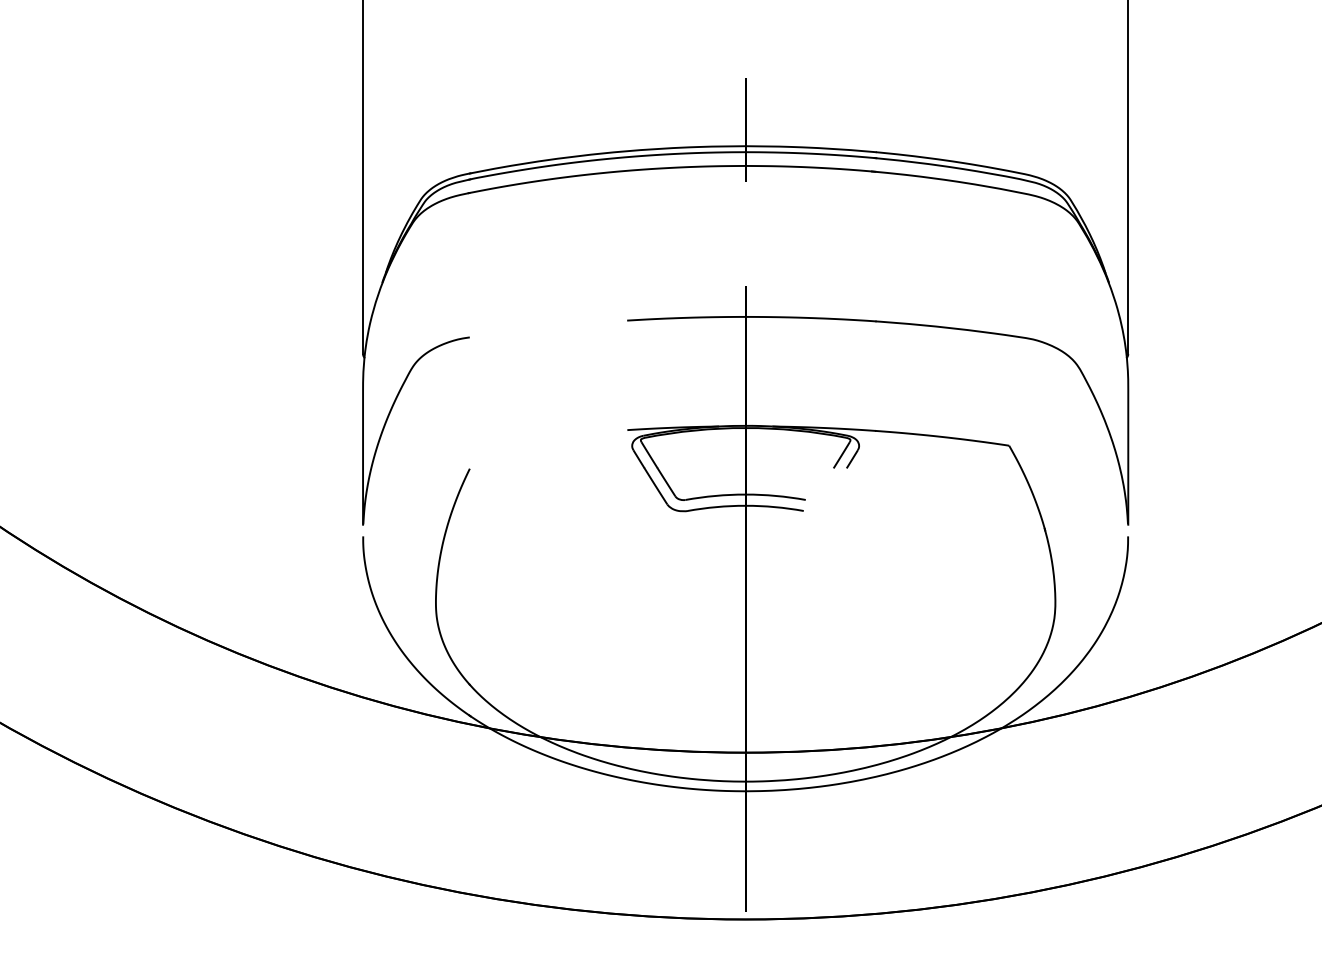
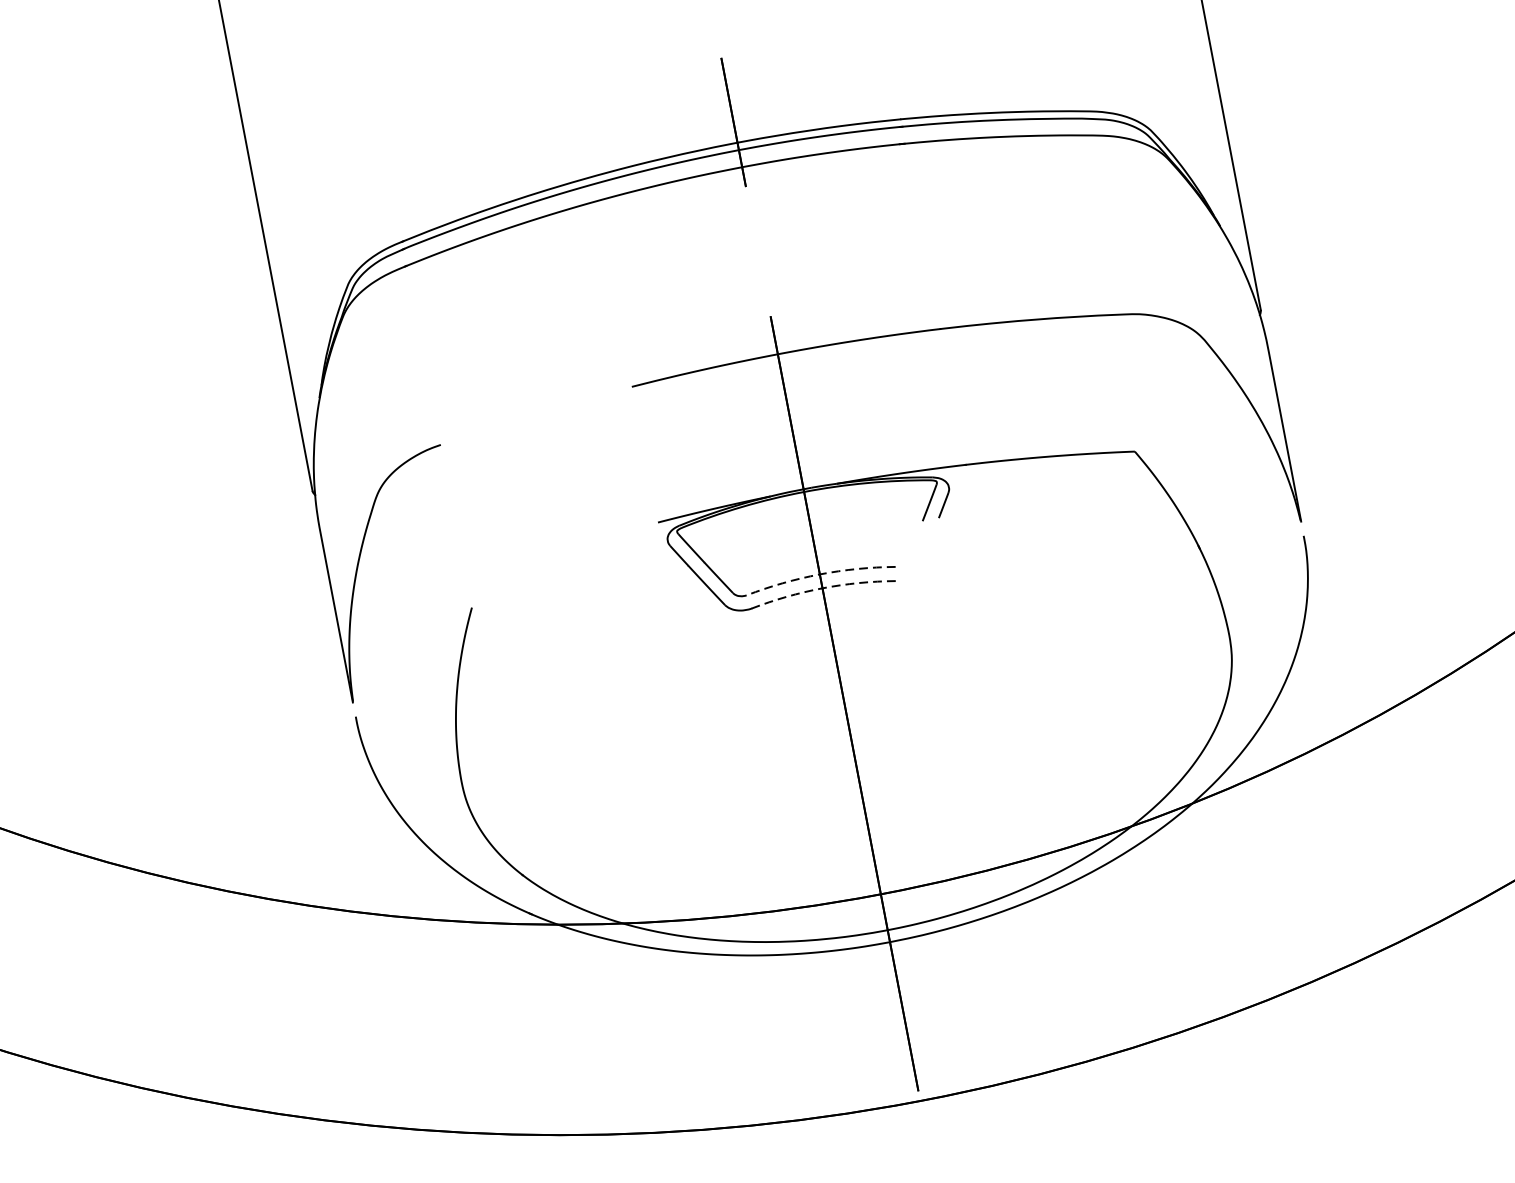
arc: (745, 494) -> (819, 574), solid -> dashed
arc: (745, 505) -> (822, 588), solid -> dashed

